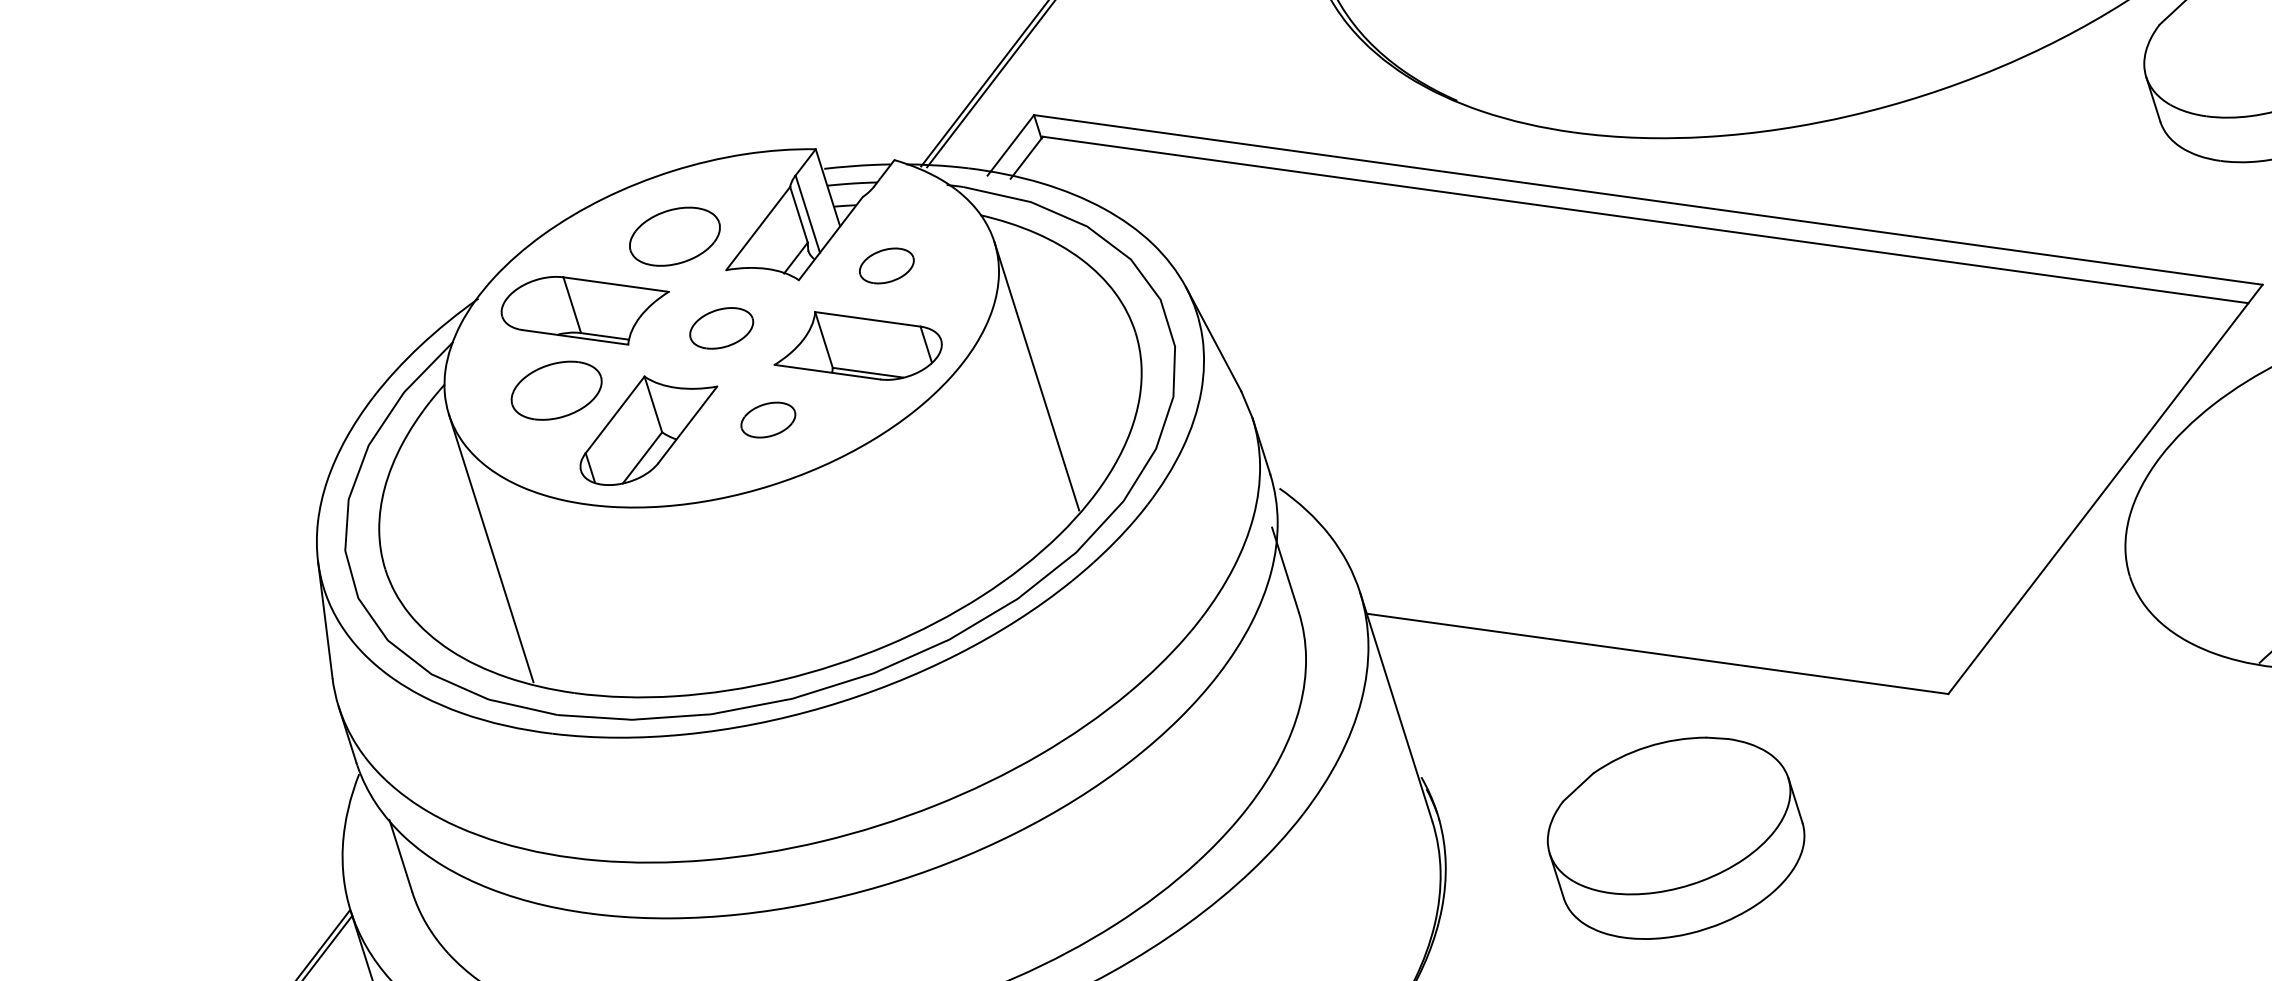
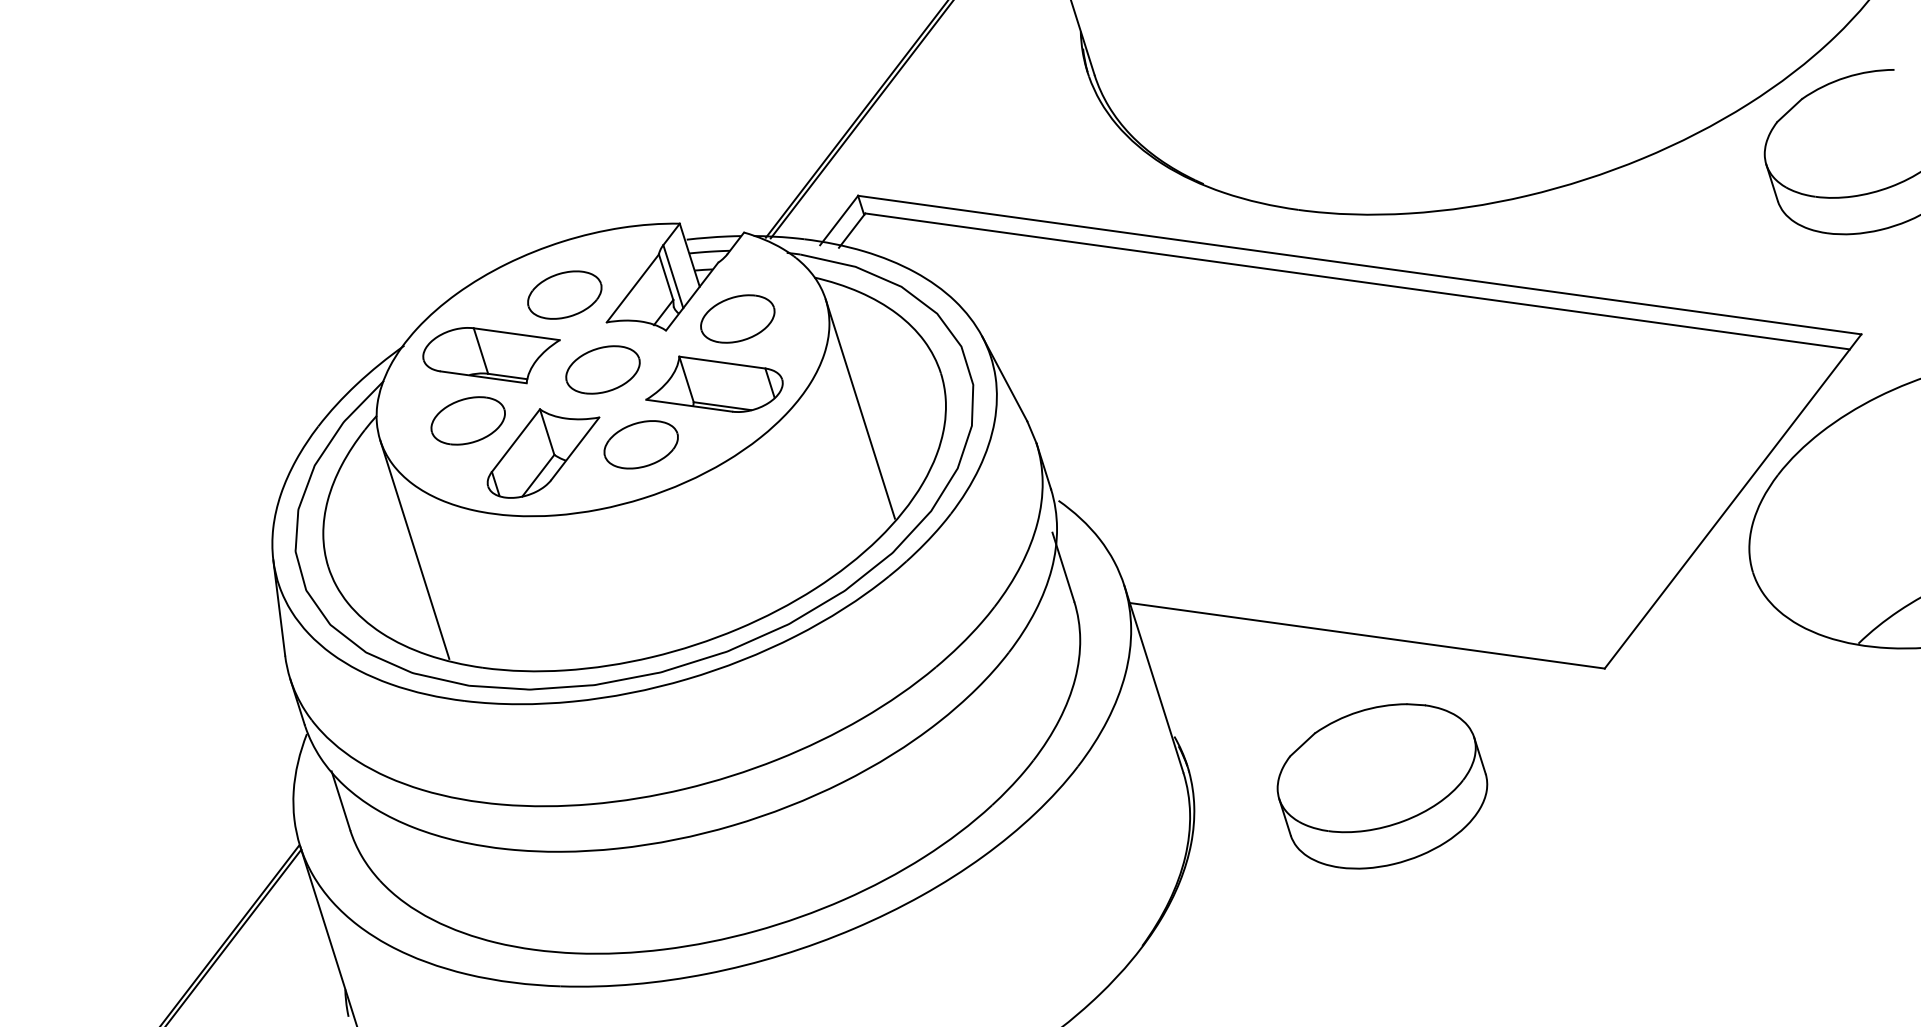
part: (886, 265) -> (737, 318), size x1.67
part: (721, 327) -> (602, 369), size x1.43
part: (767, 419) -> (640, 444), size x1.67

